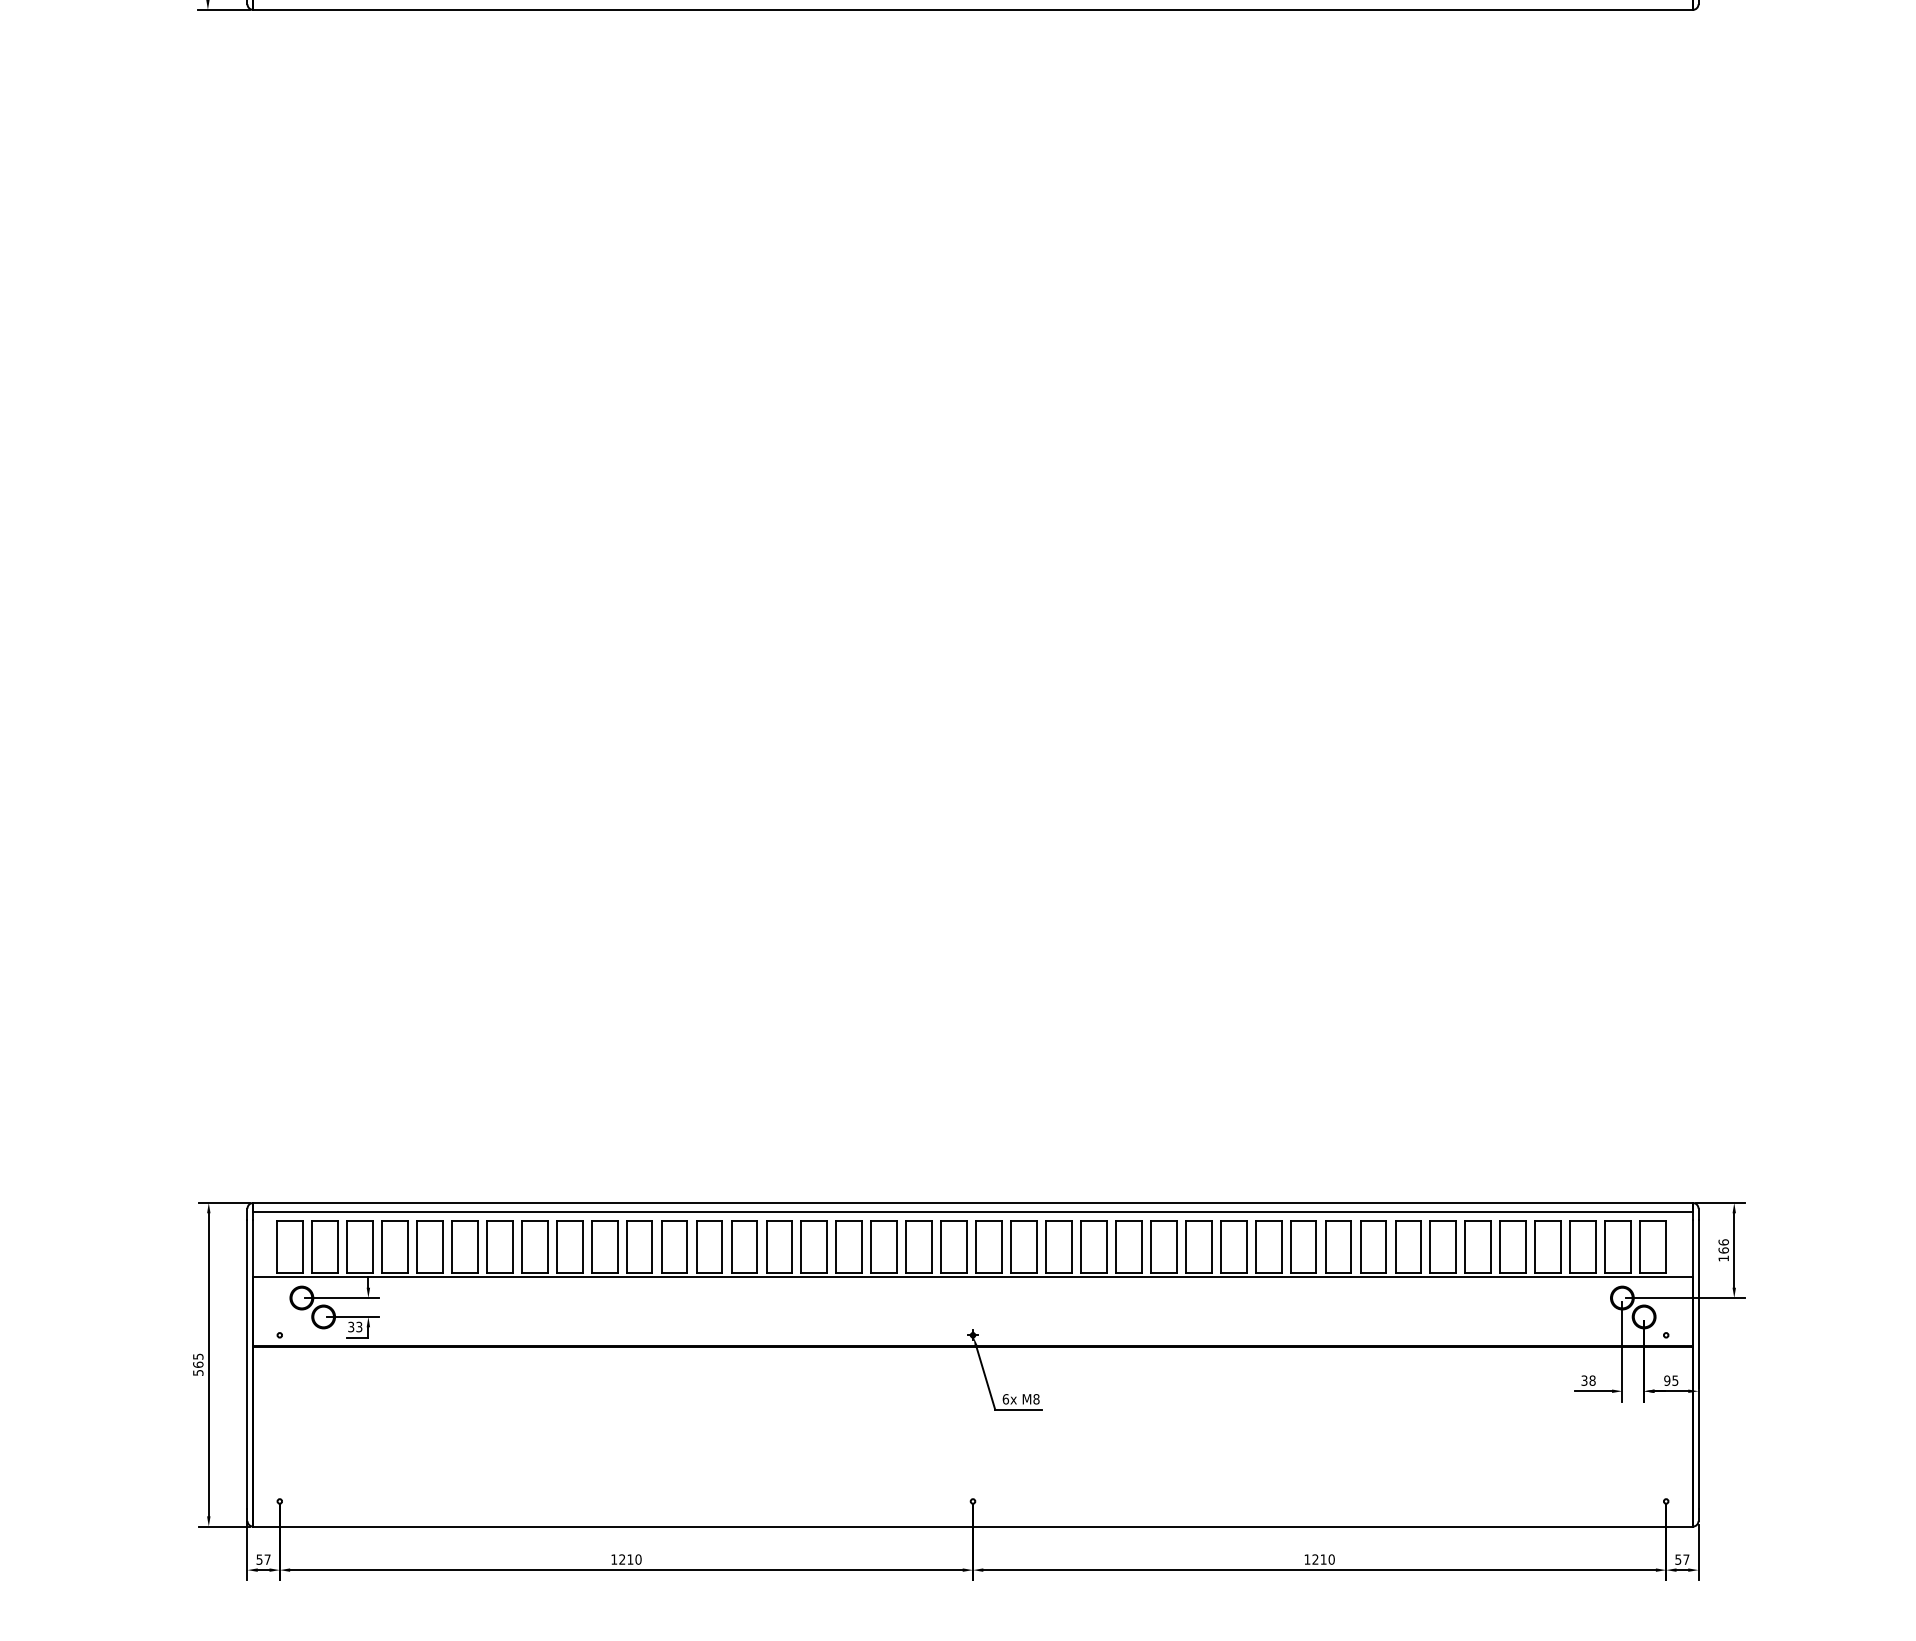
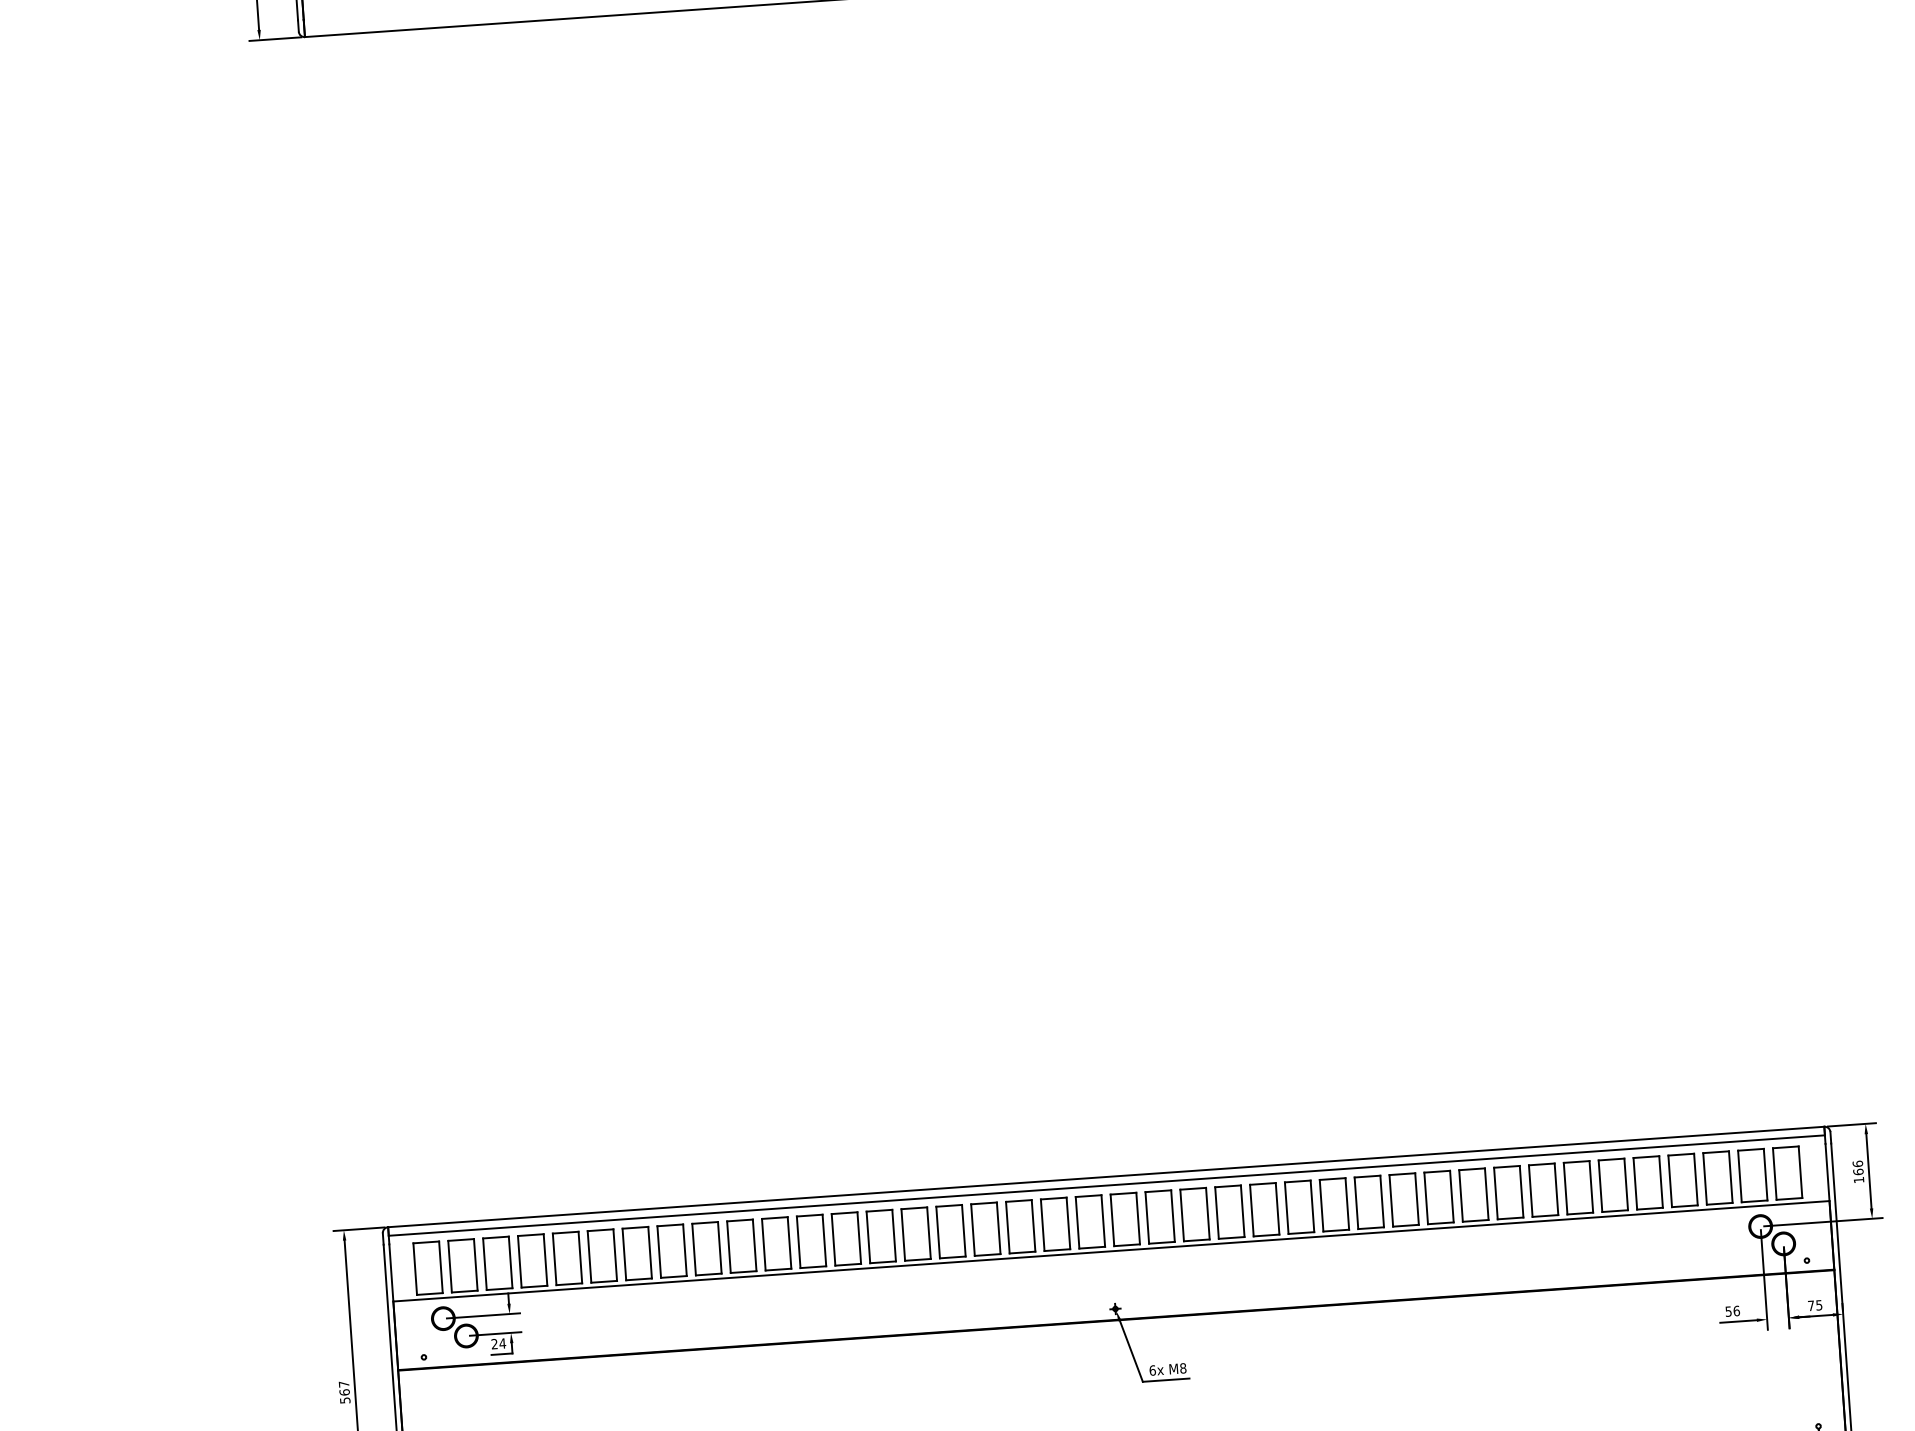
text: (355, 1326) -> (498, 1343), 33 -> 24
text: (198, 1356) -> (344, 1384), 565 -> 567
text: (1588, 1380) -> (1732, 1311), 38 -> 56
text: (1667, 1380) -> (1811, 1305), 95 -> 75

